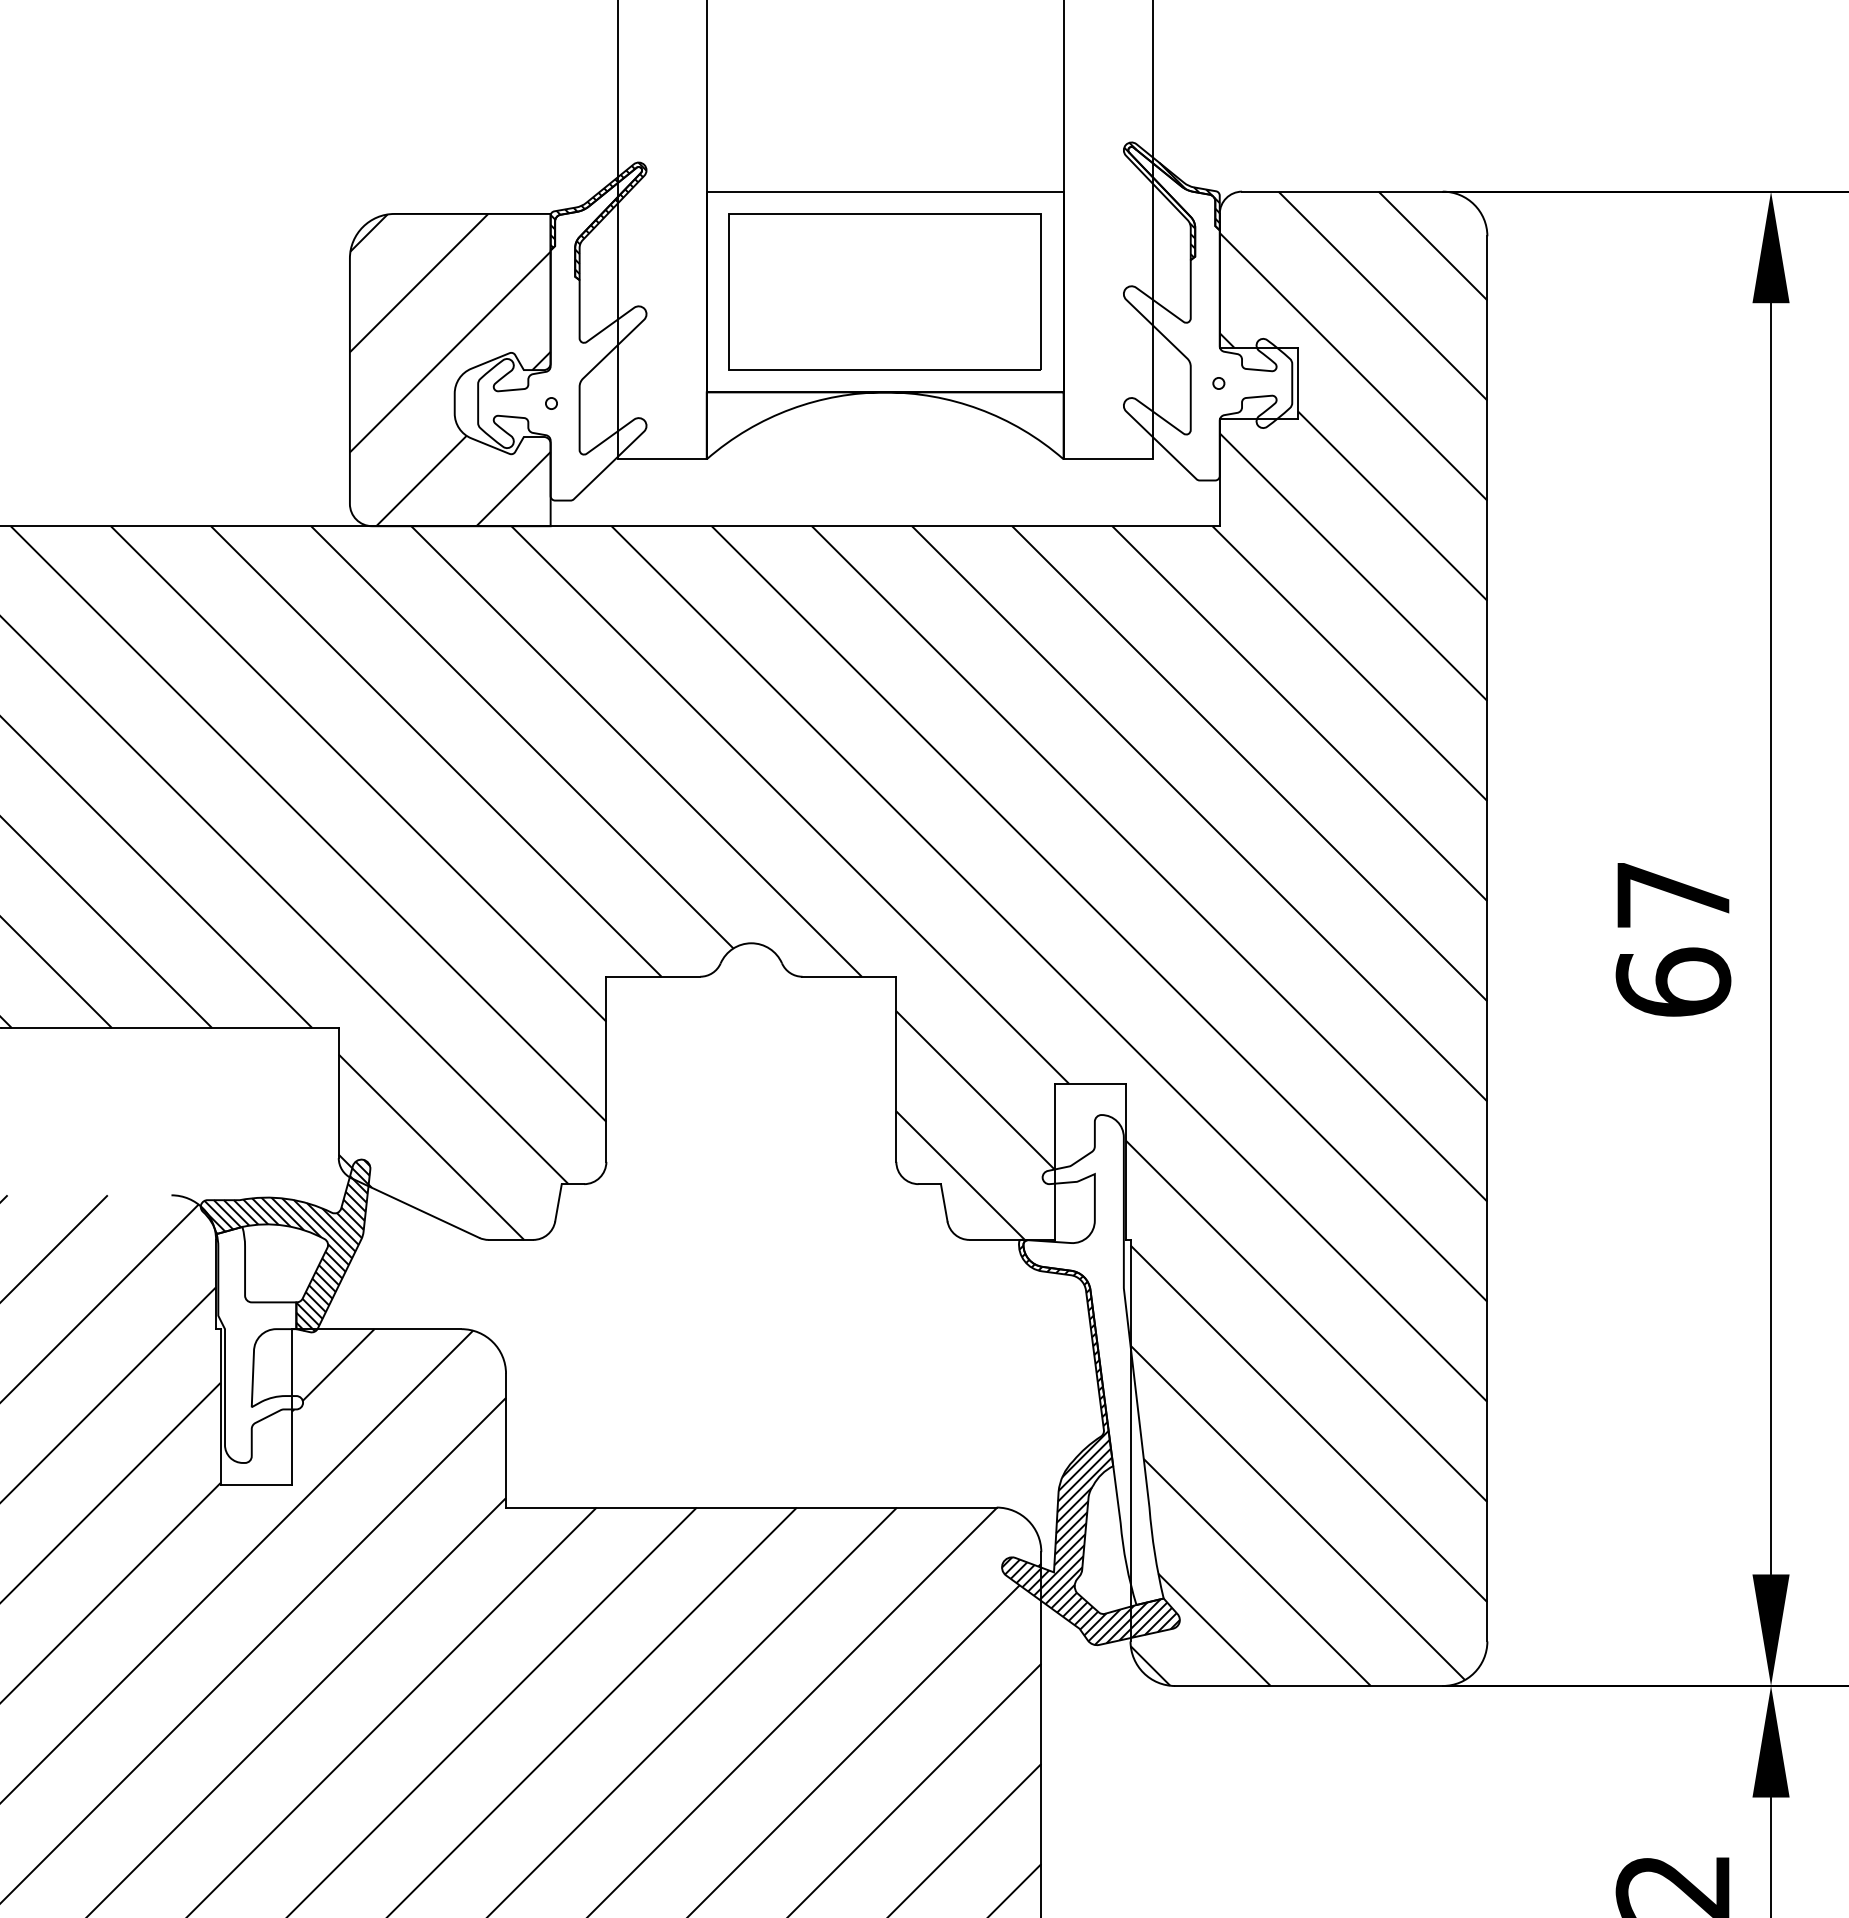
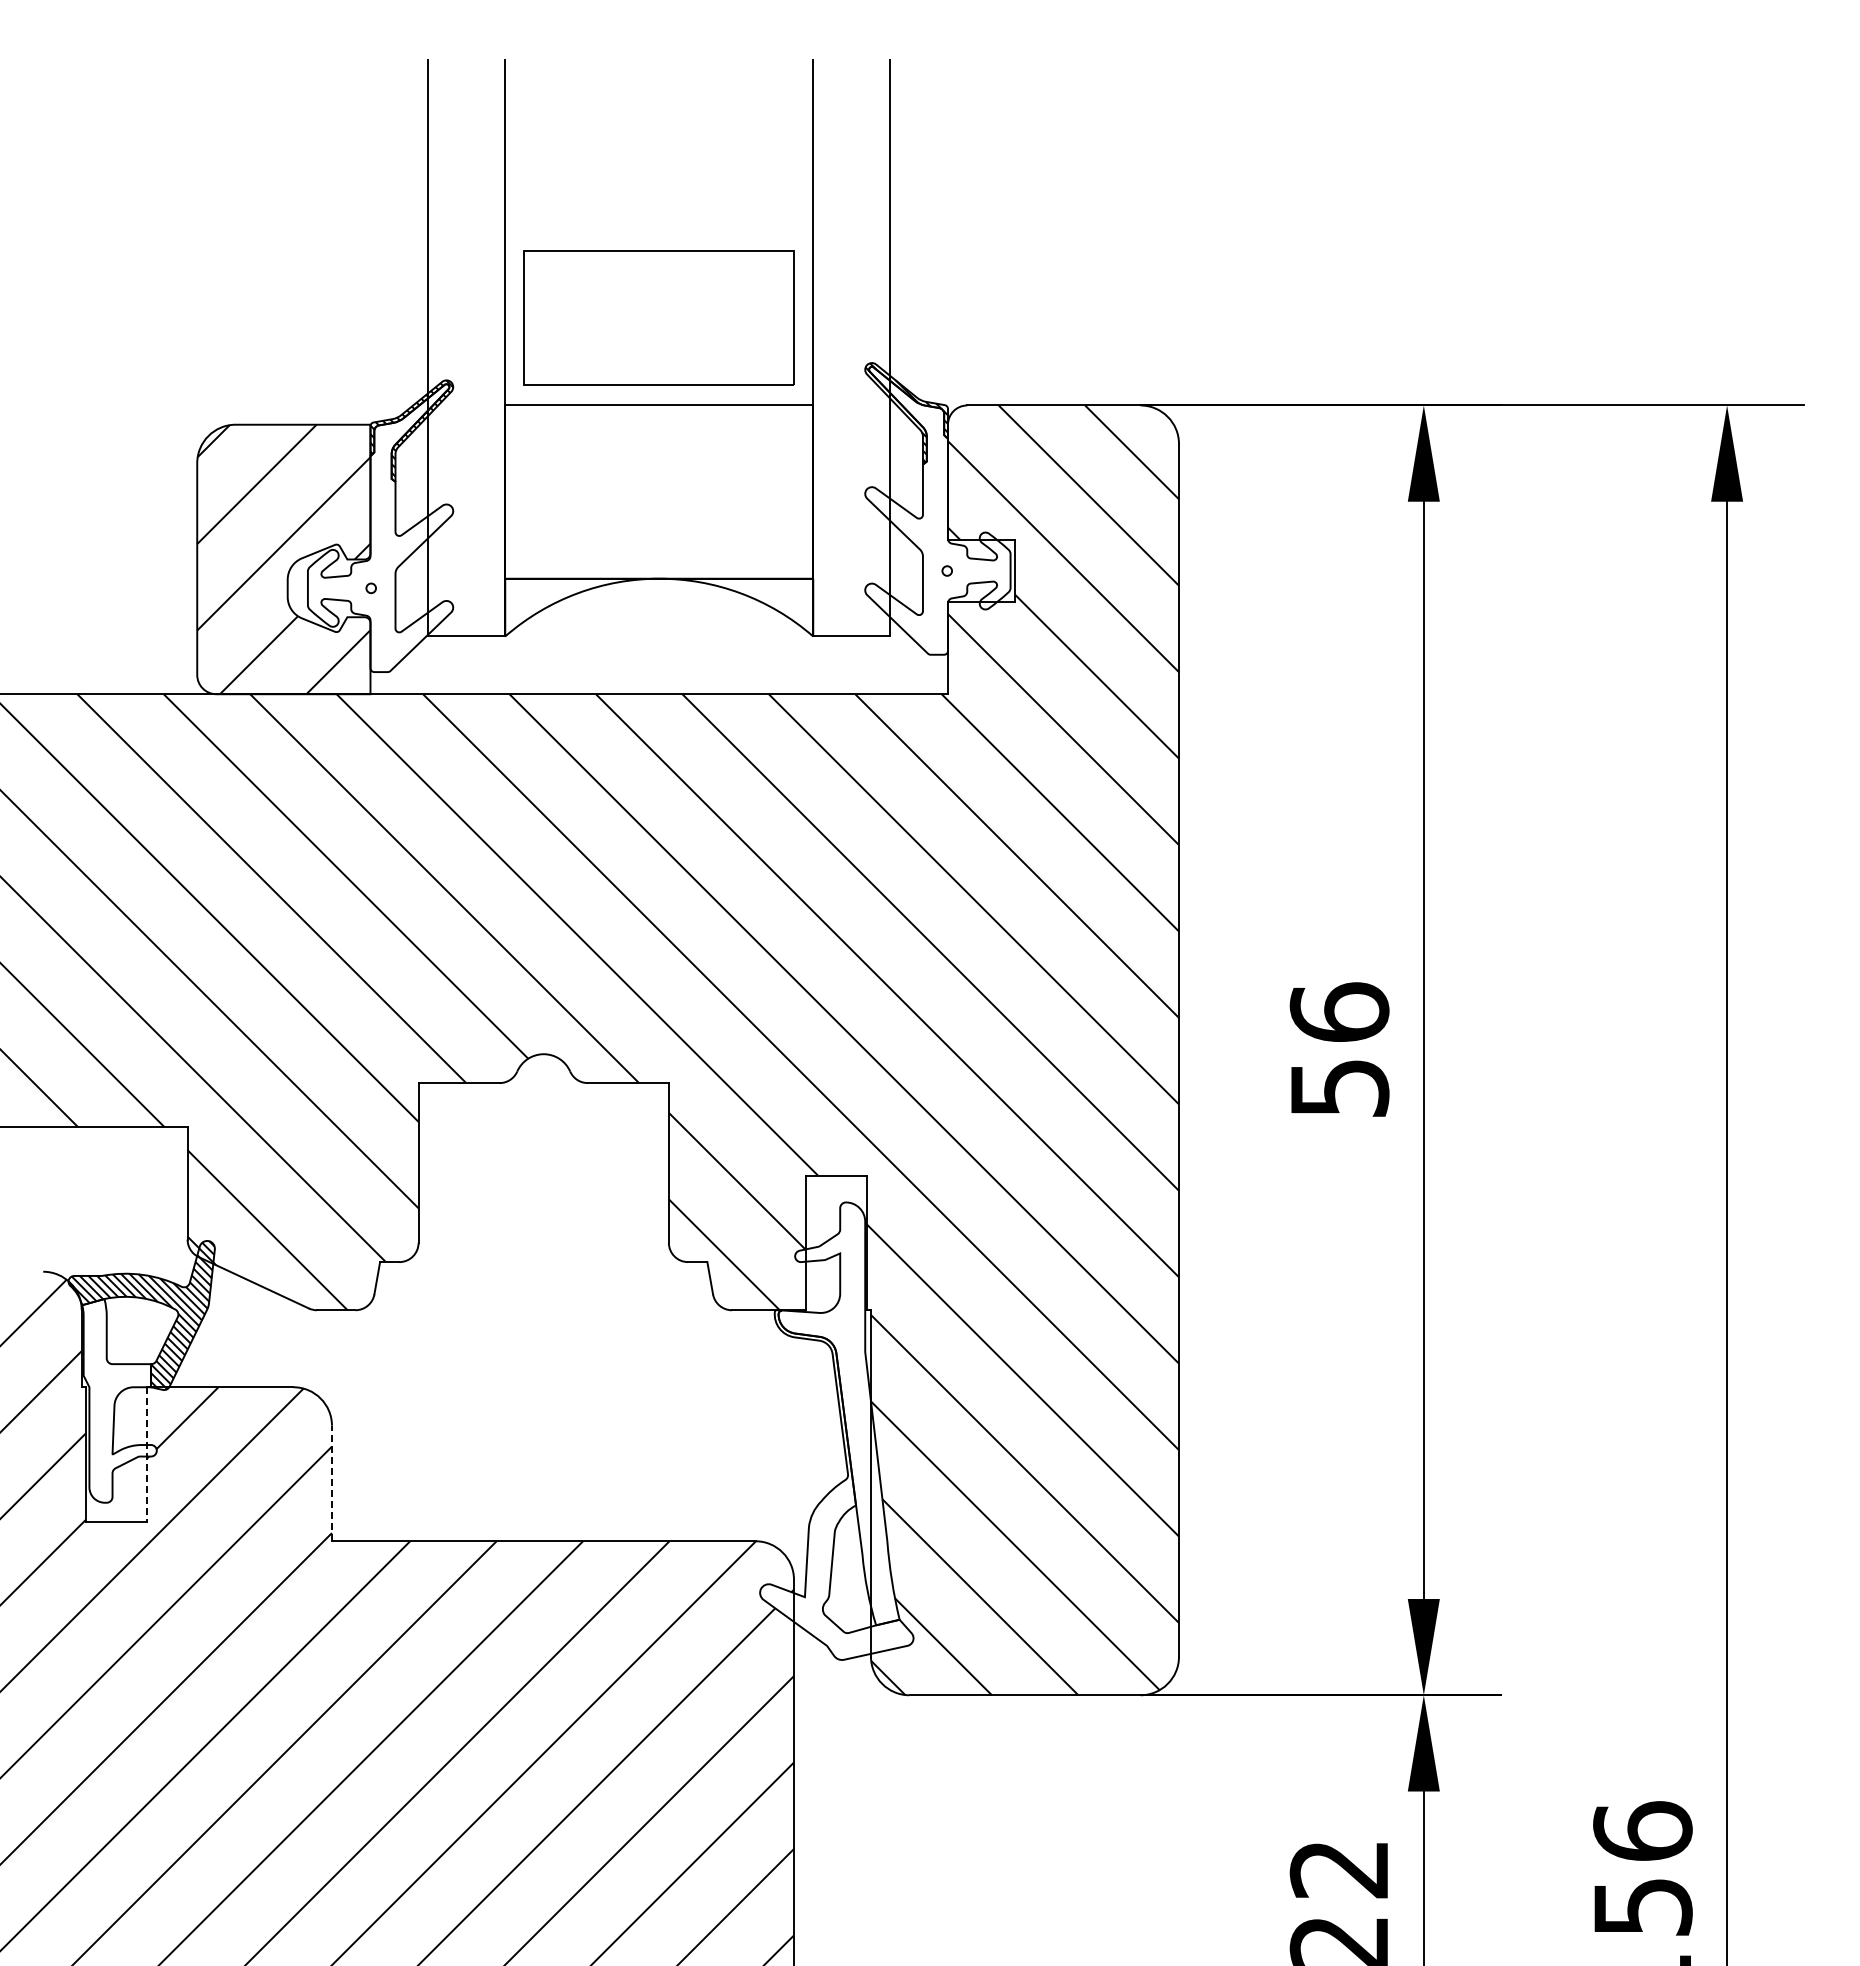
part: (884, 291) -> (658, 317), moved
text: (1673, 937) -> (1339, 1049), 67 -> 56
line: (292, 1408) -> (147, 1455), solid -> dashed
line: (505, 1440) -> (331, 1483), solid -> dashed
hatch: (1090, 1445) -> (836, 1487), removed

